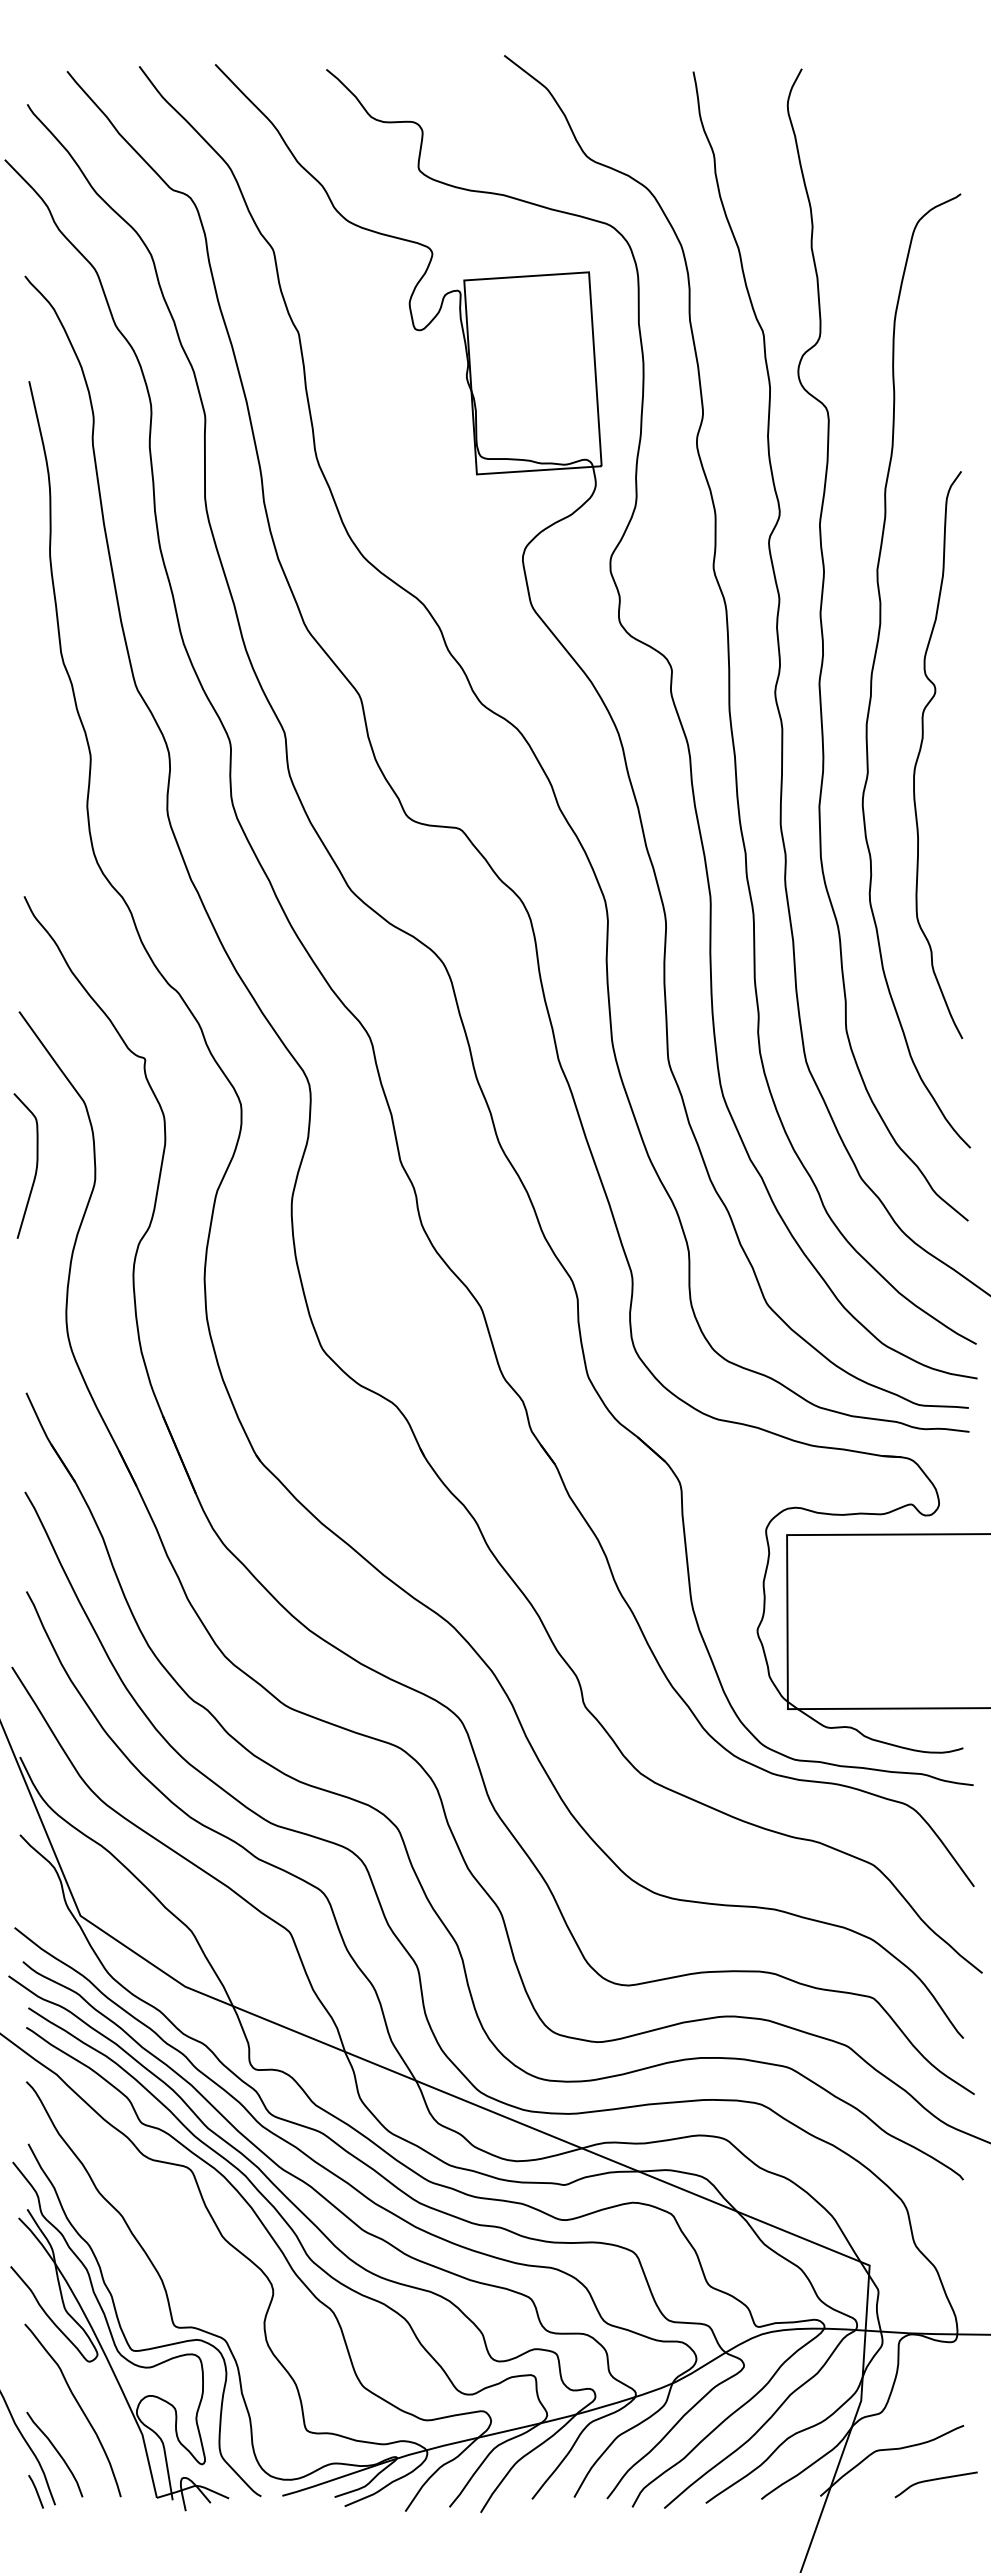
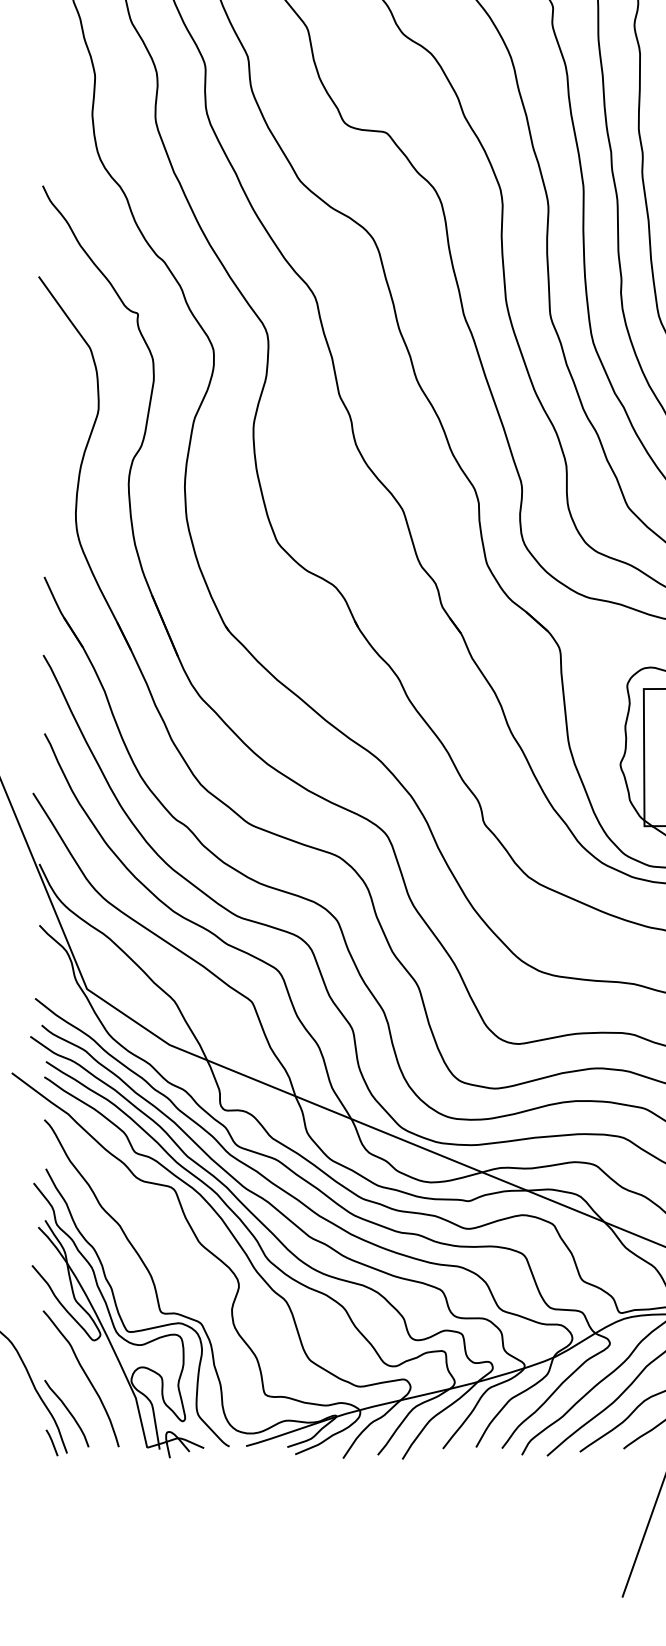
curve: (35, 1168) -> (51, 400), removed

